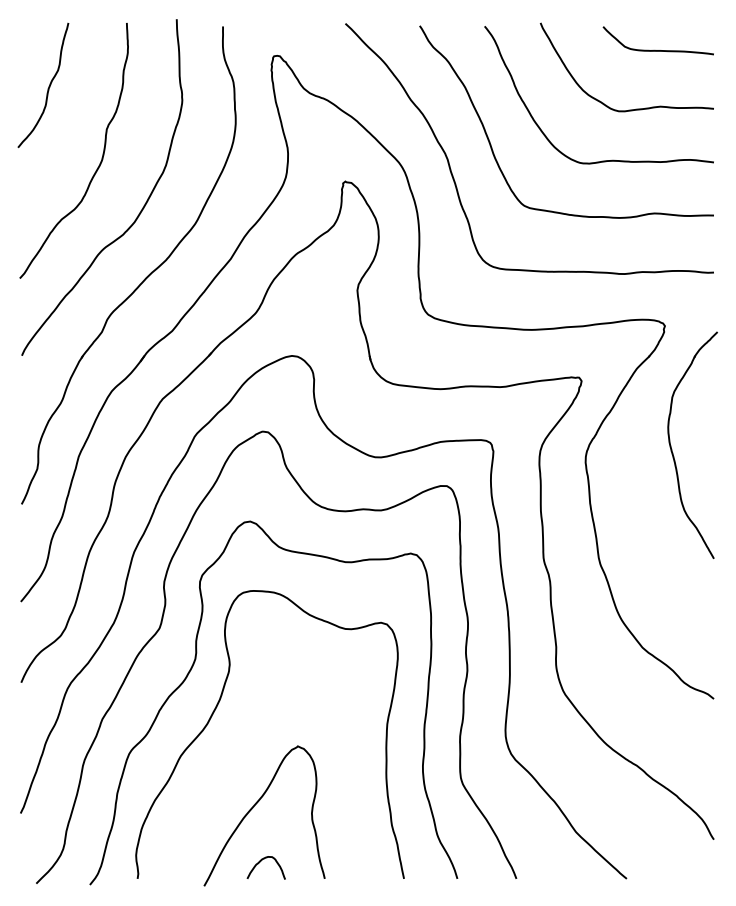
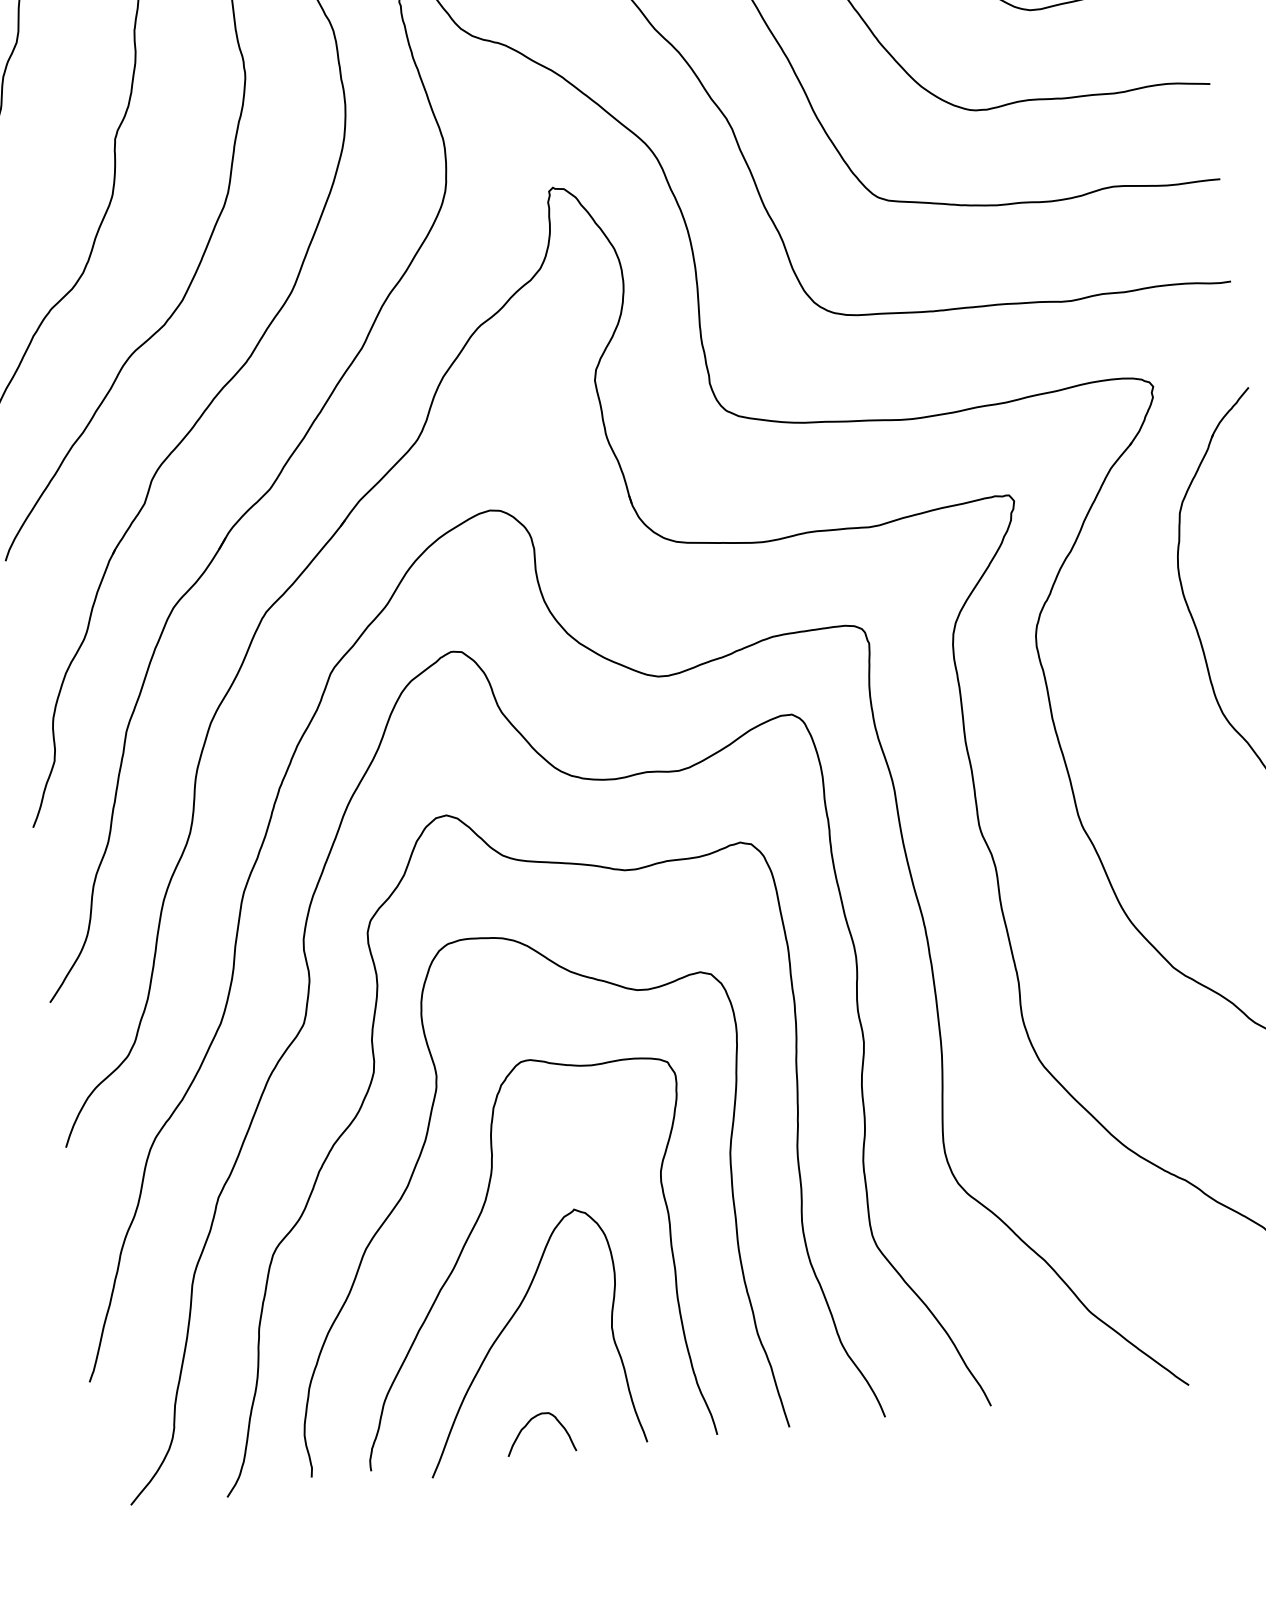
curve: (241, 752) -> (474, 1231), added

